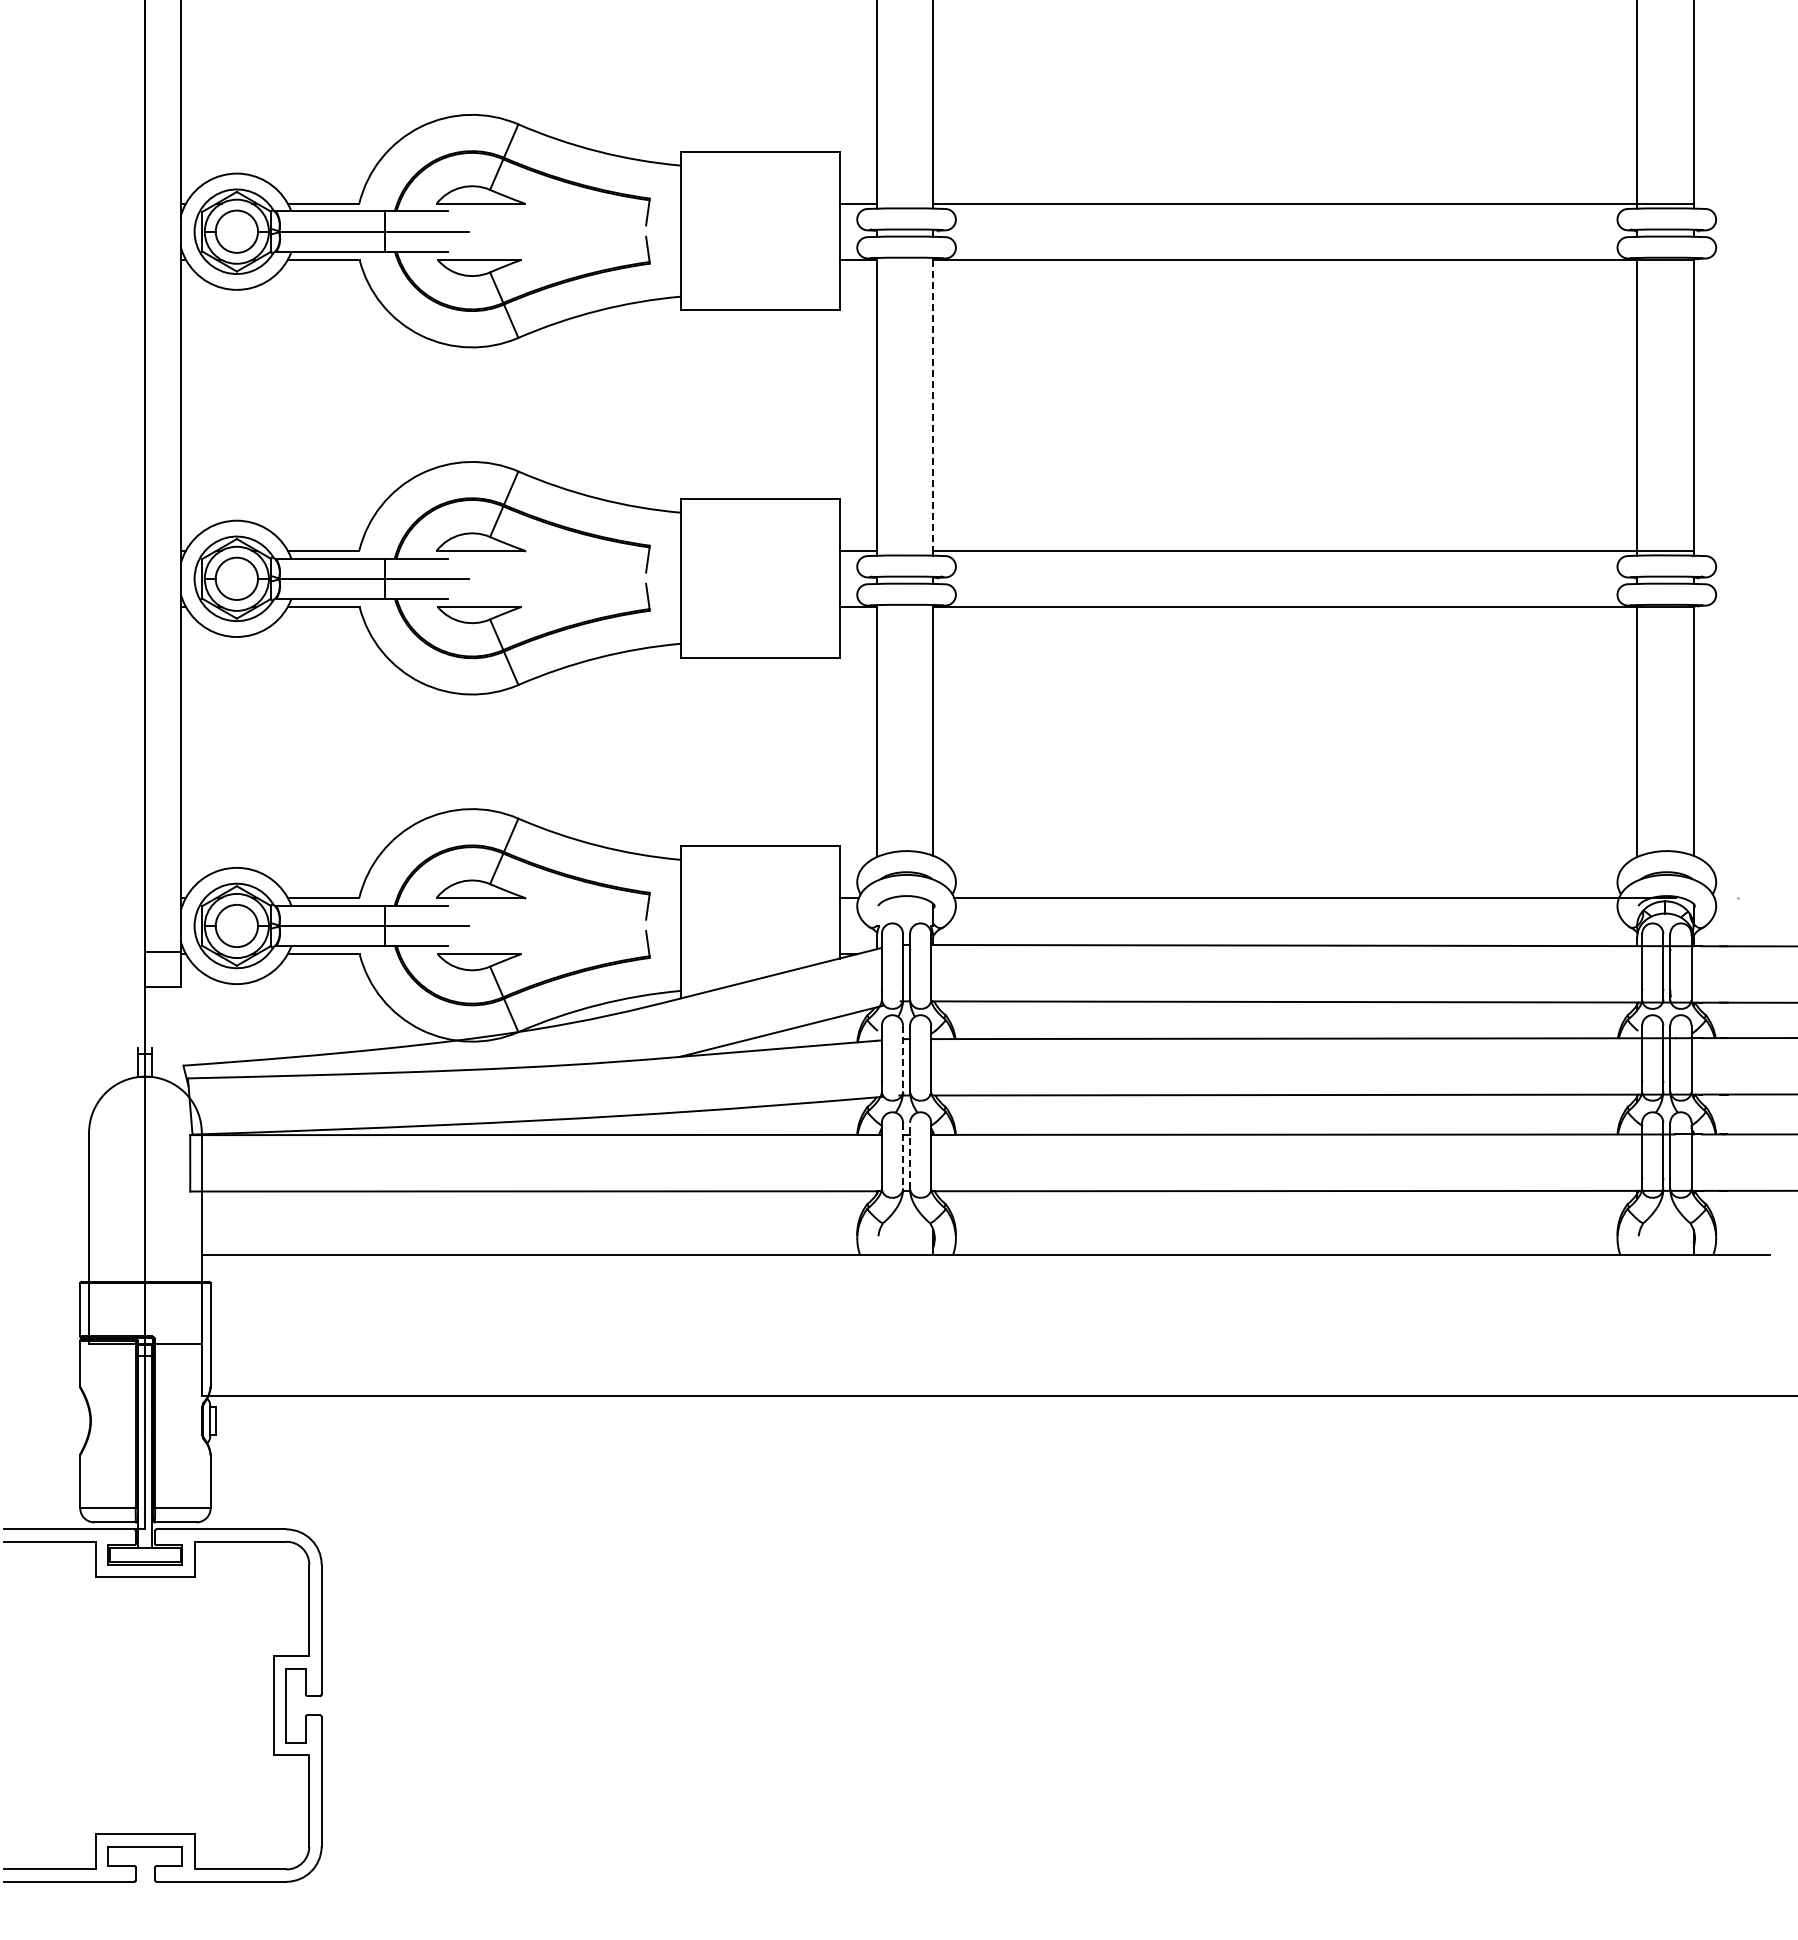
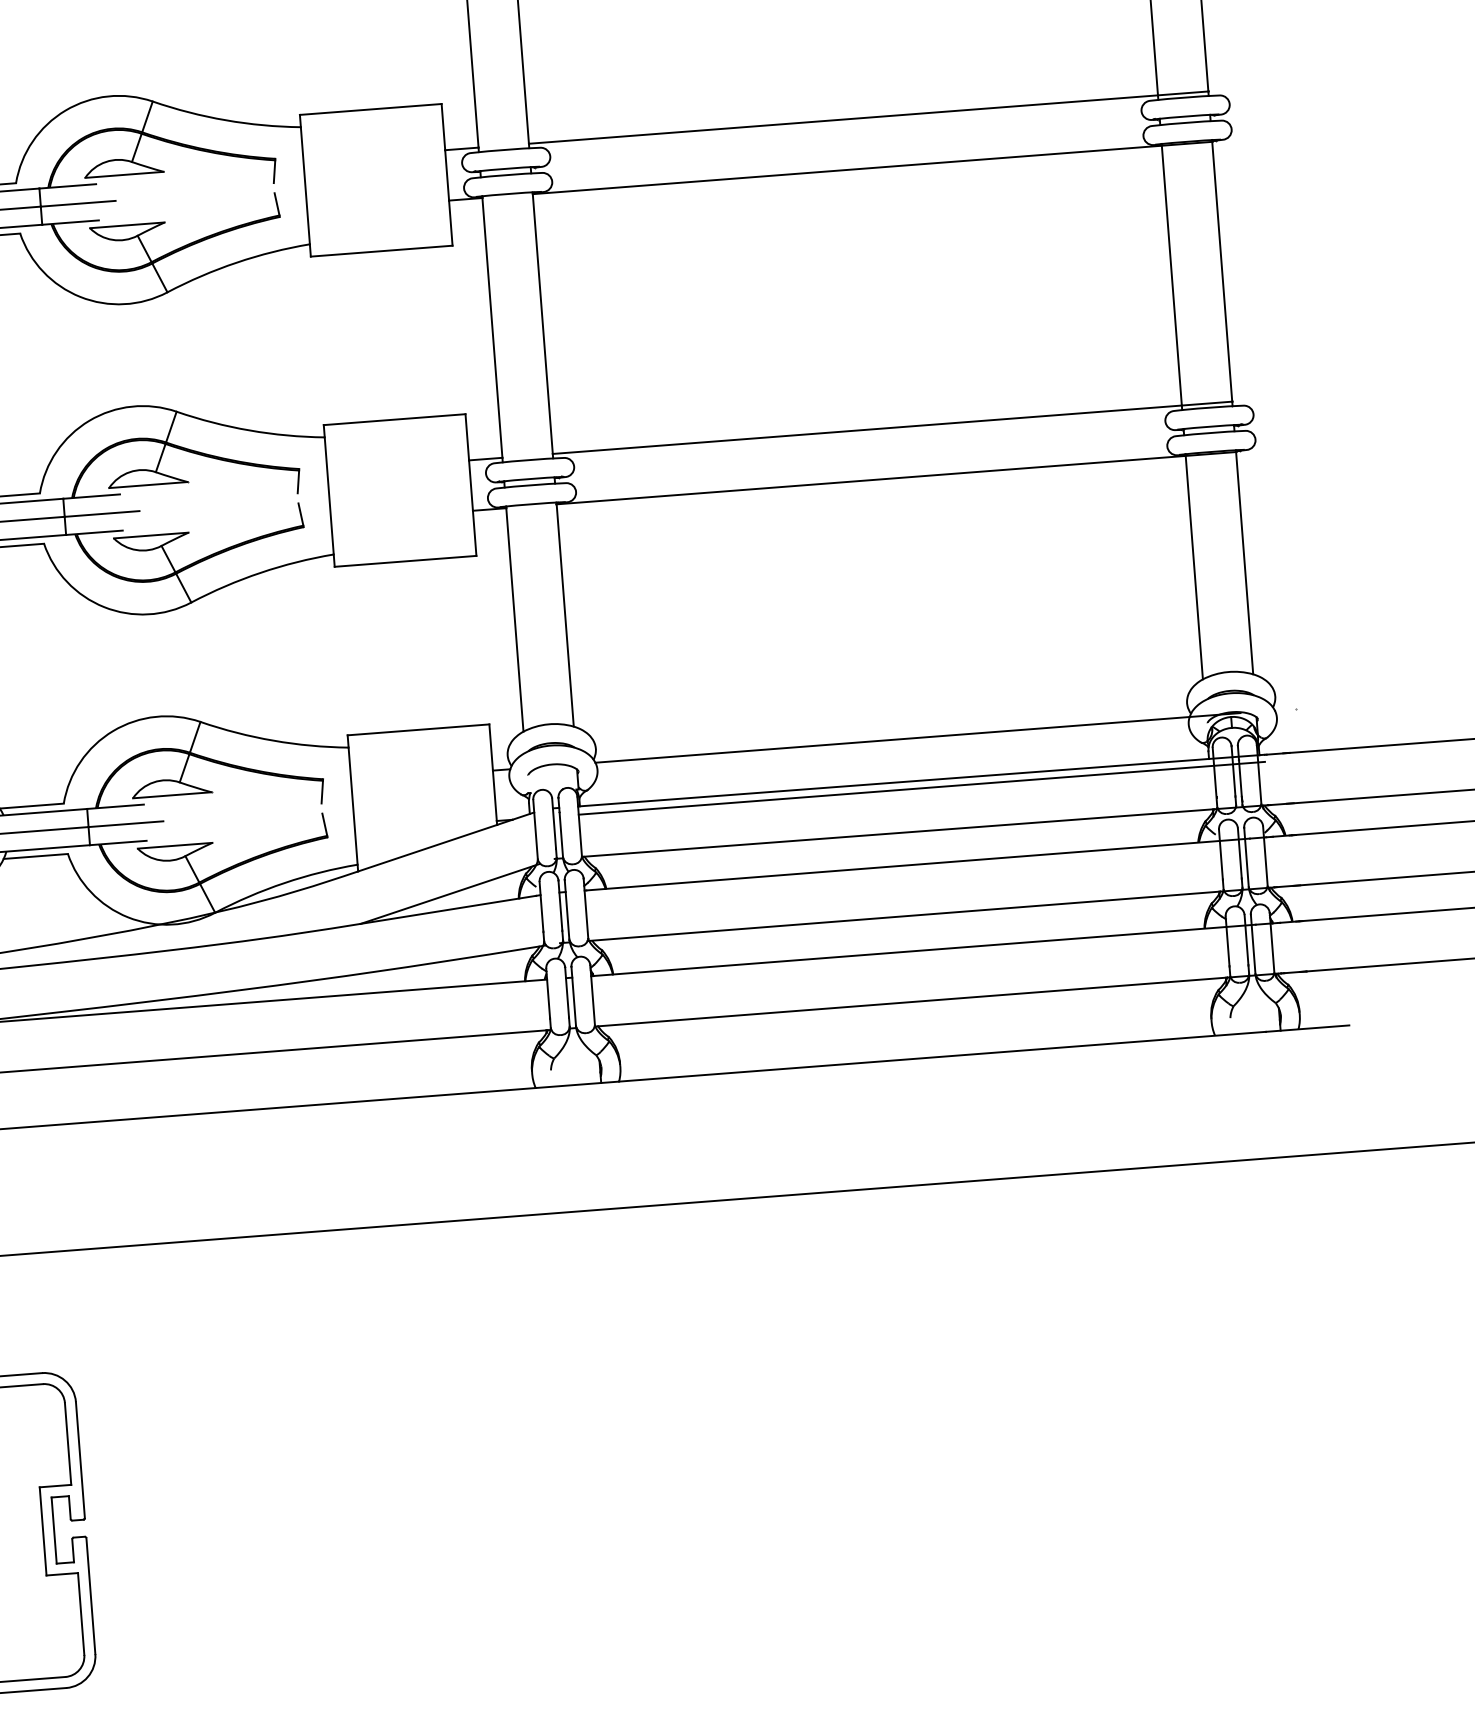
line: (933, 405) -> (543, 324), dashed -> solid
line: (1315, 954) -> (922, 788), added
line: (903, 1059) -> (561, 910), dashed -> solid
line: (910, 1155) -> (574, 996), dashed -> solid
line: (903, 1156) -> (567, 997), dashed -> solid

